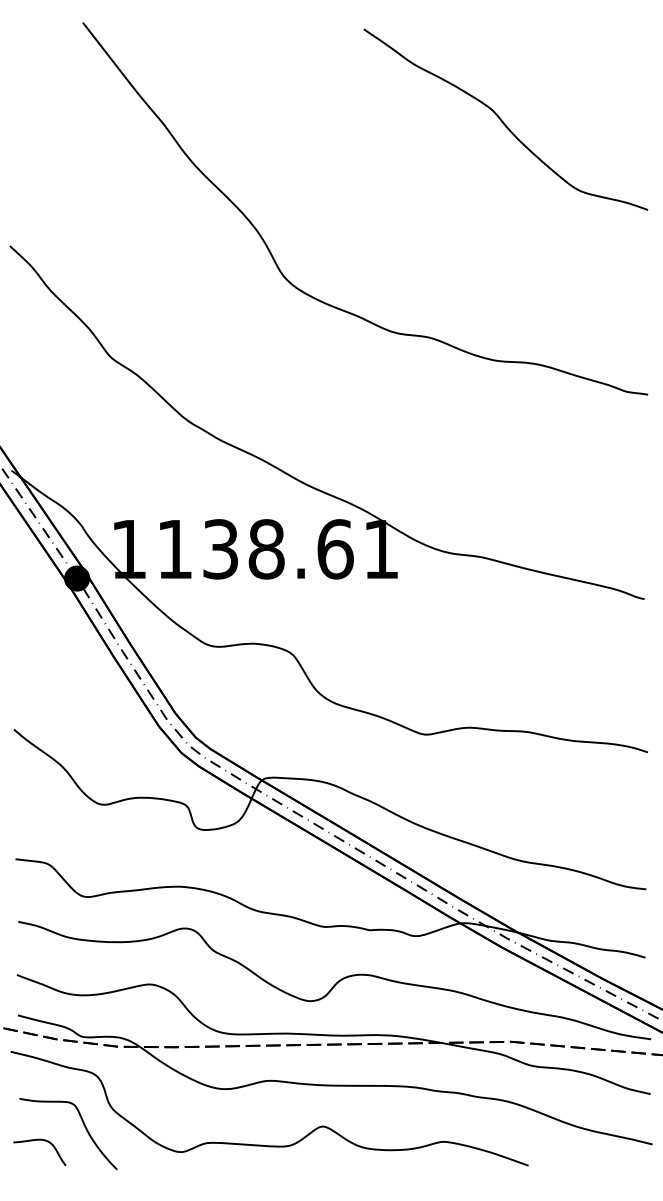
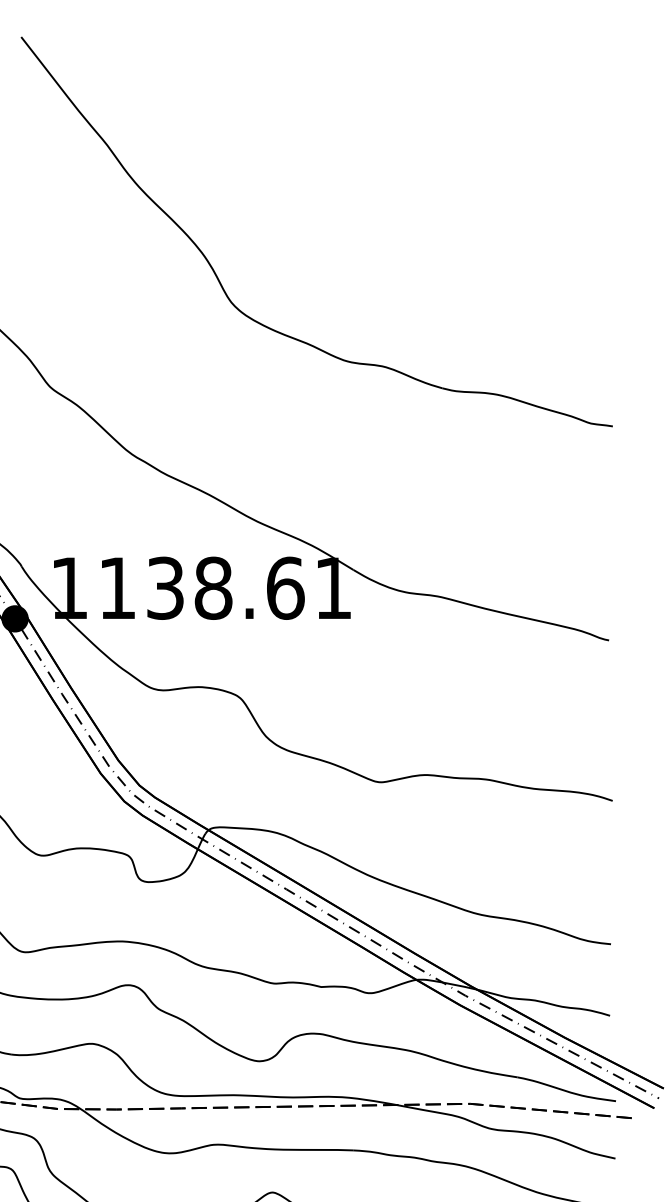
part: (505, 119) -> (463, 138), removed

